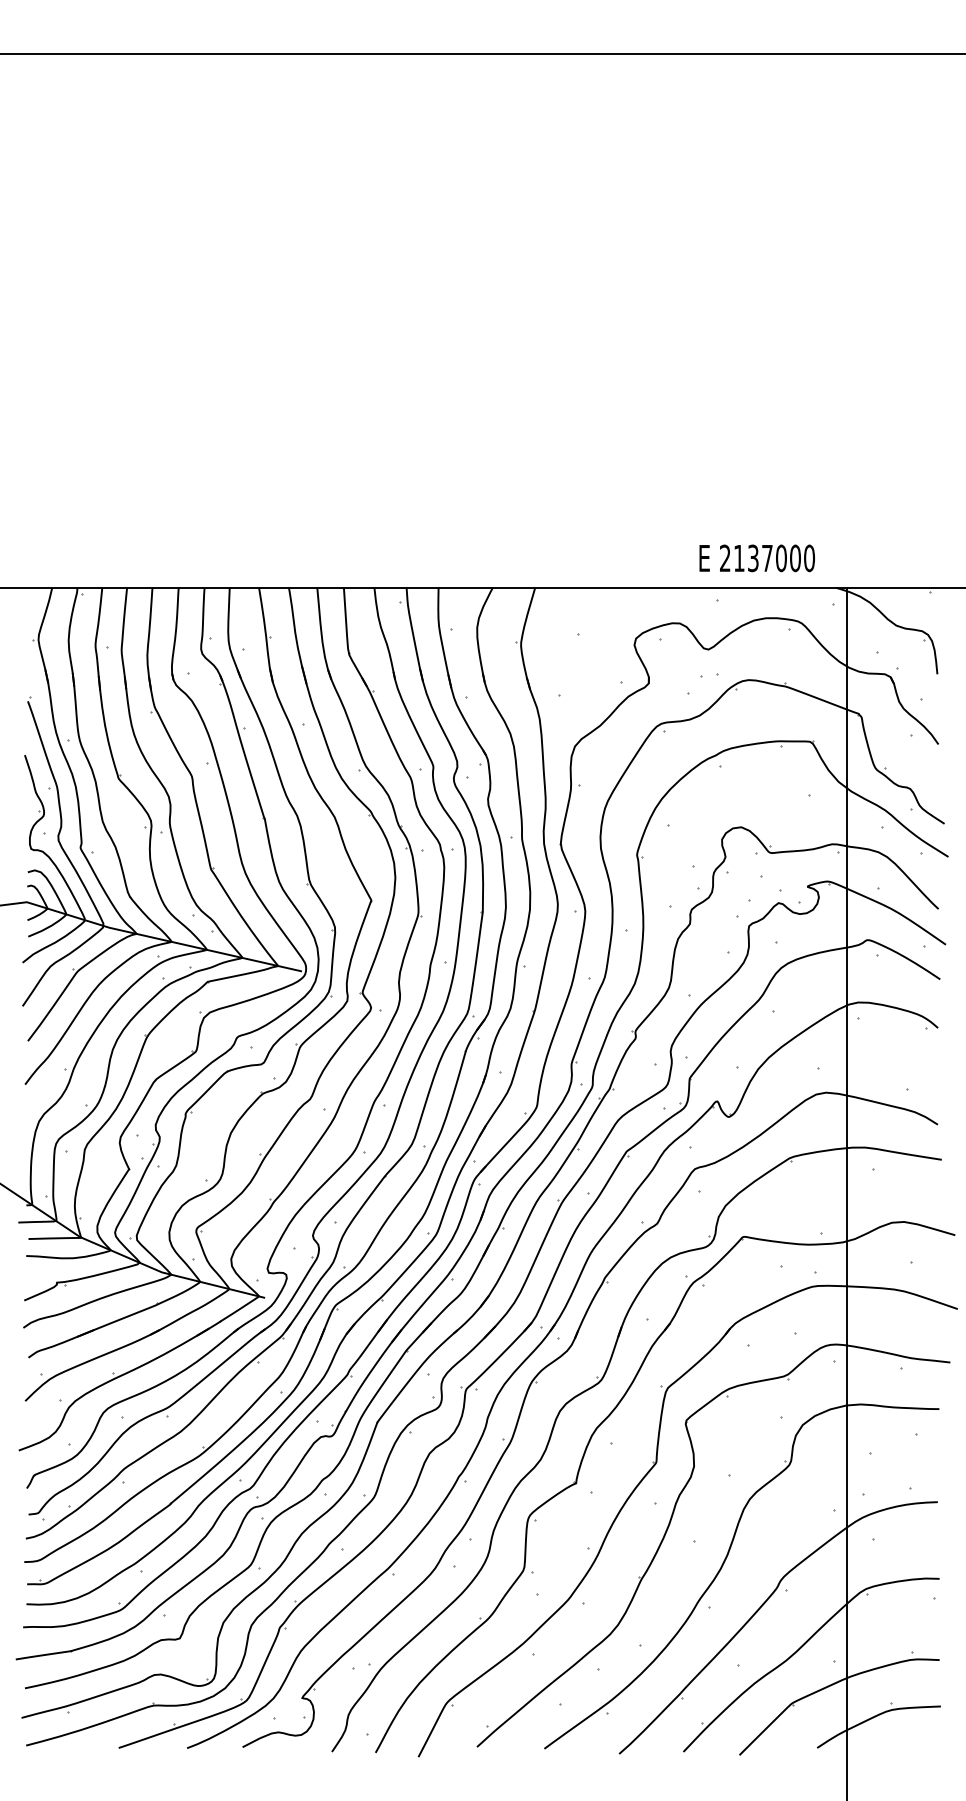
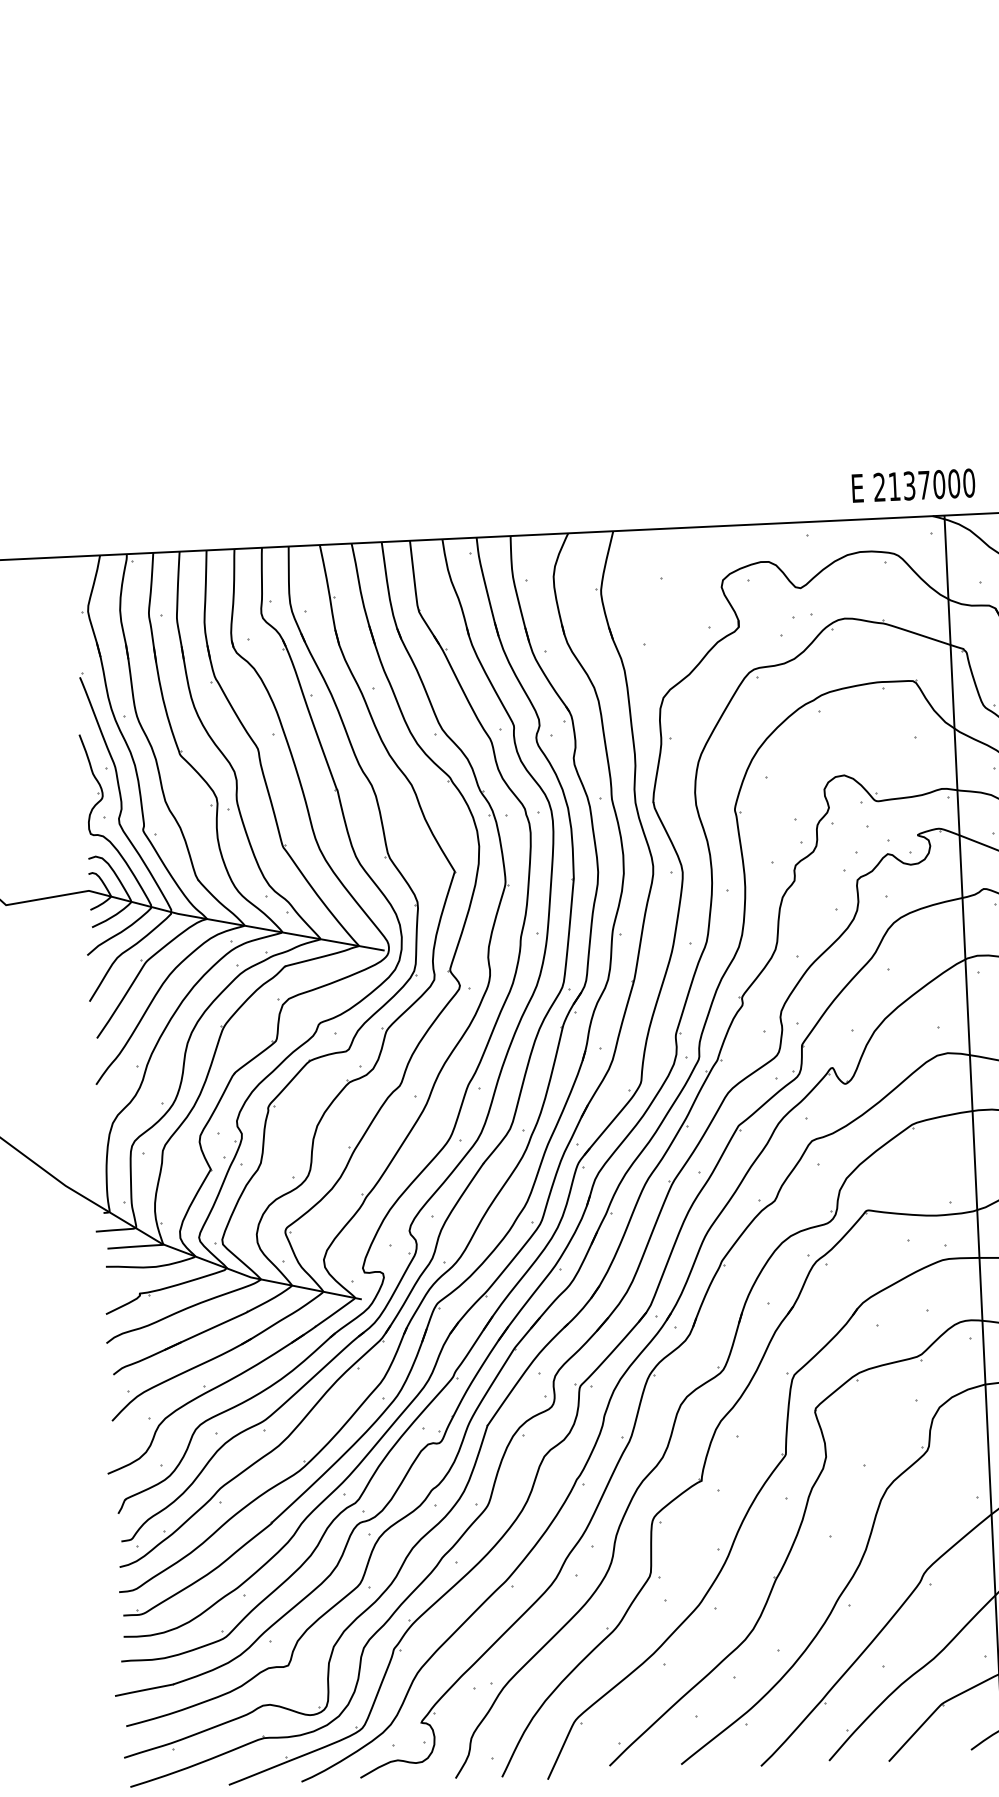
text: (756, 558) -> (912, 485), moved

